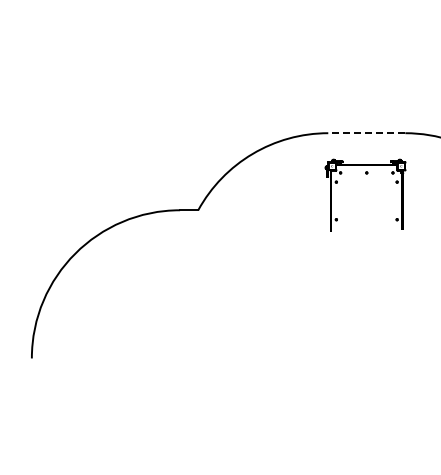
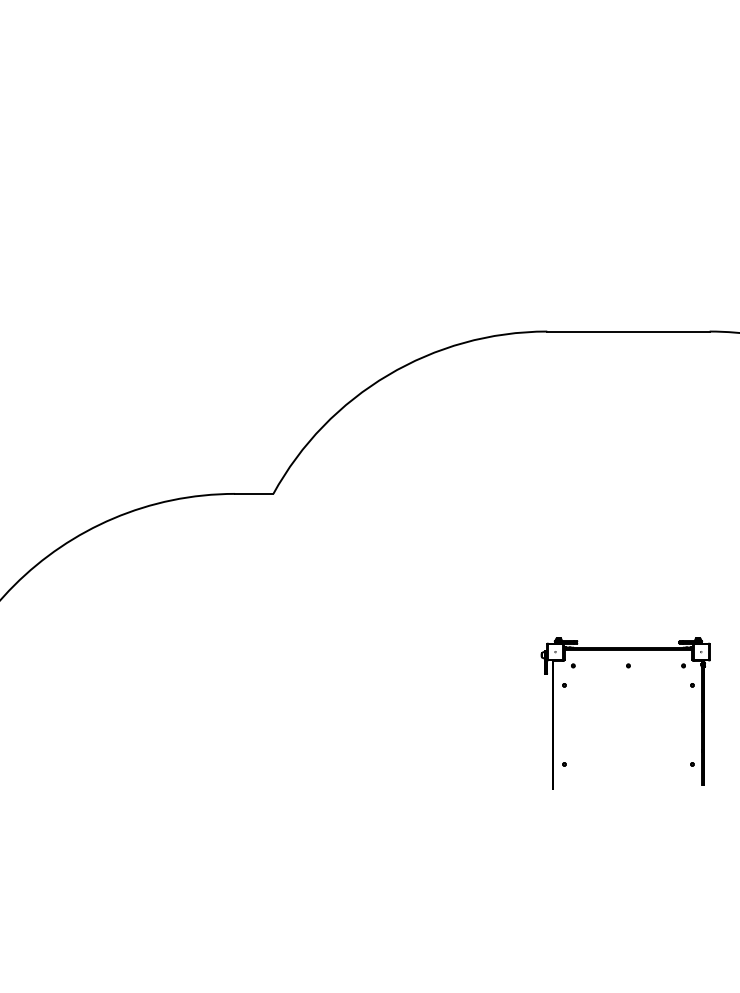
line: (366, 133) -> (627, 332), dashed -> solid
part: (365, 174) -> (625, 669), moved

